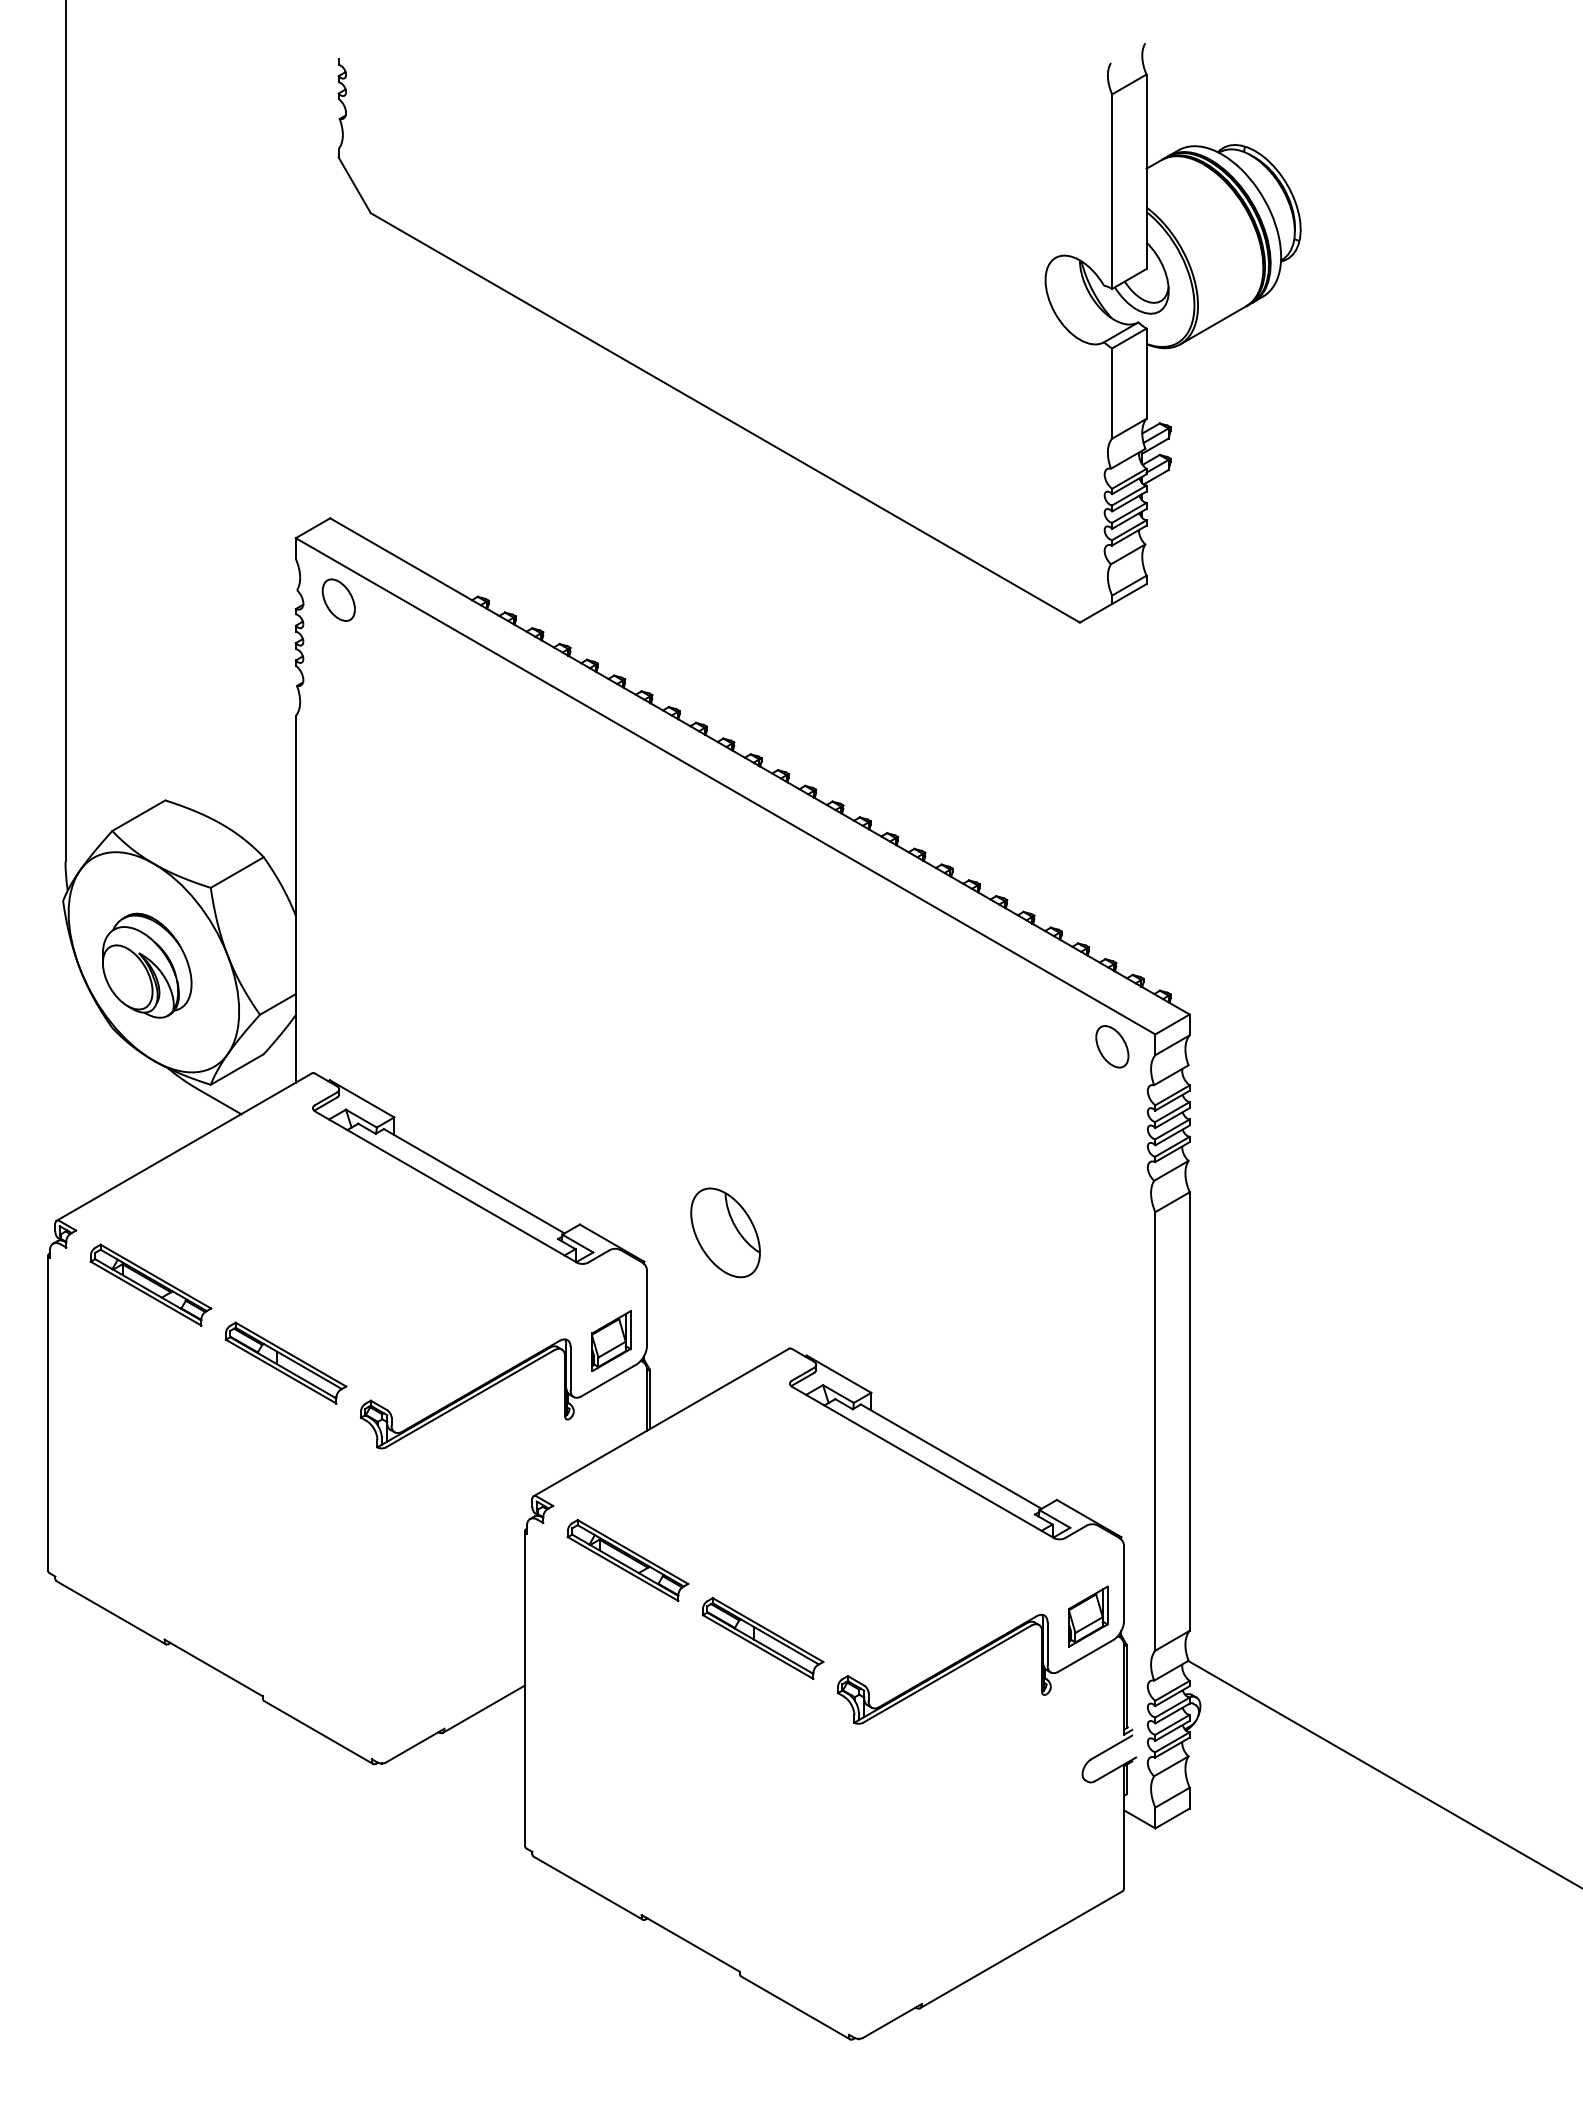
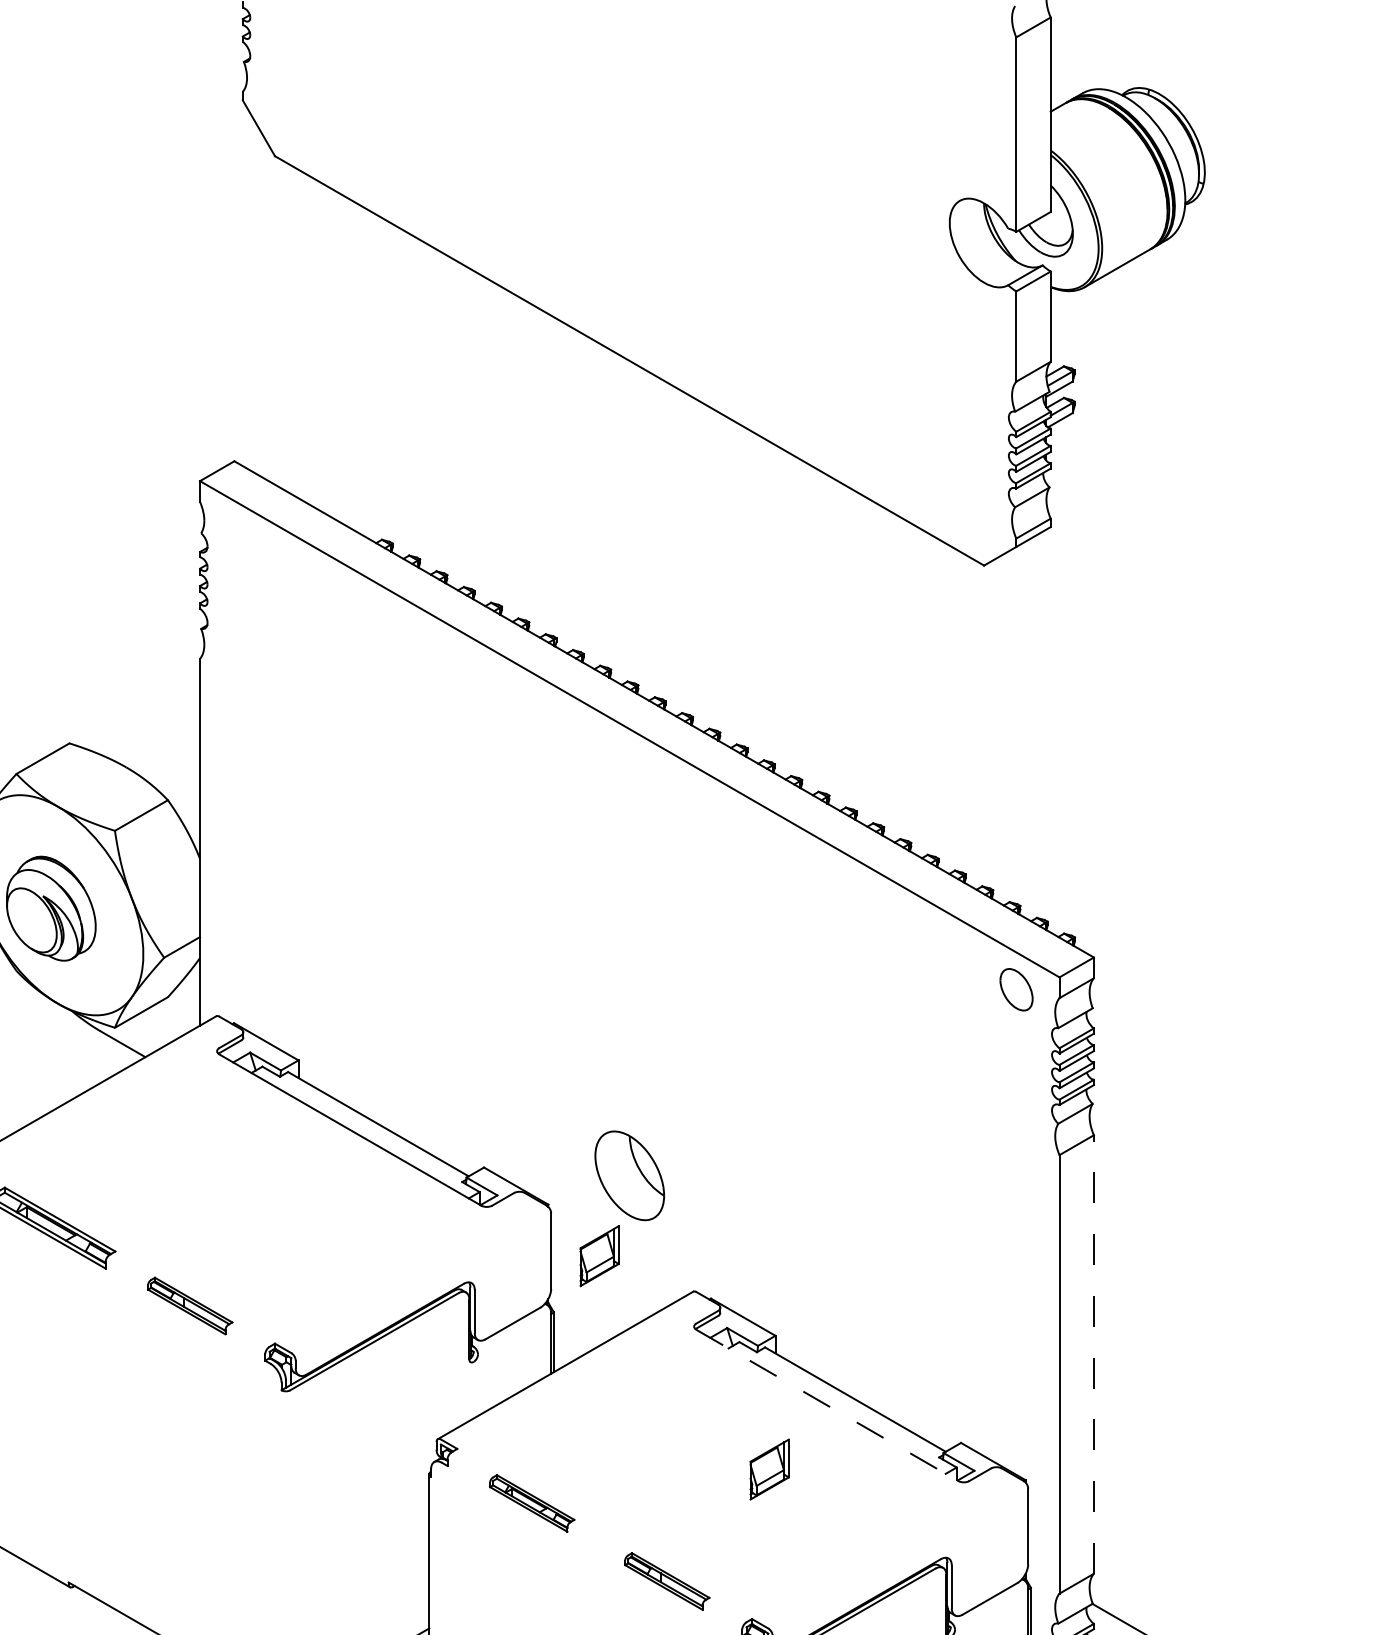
part: (338, 599) -> (242, 542), removed
part: (611, 1341) -> (599, 1256), moved
part: (285, 1362) -> (189, 1305), size x0.7
line: (1189, 1411) -> (1093, 1354), solid -> dashed
line: (923, 1462) -> (827, 1405), solid -> dashed
part: (627, 1560) -> (531, 1503), size x0.7
part: (1088, 1616) -> (769, 1469), moved
part: (762, 1638) -> (666, 1581), size x0.7

